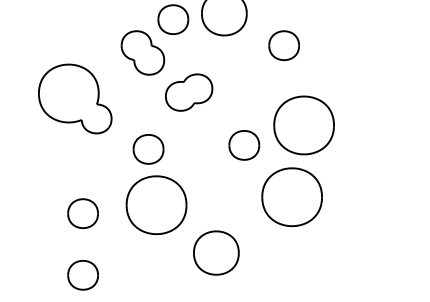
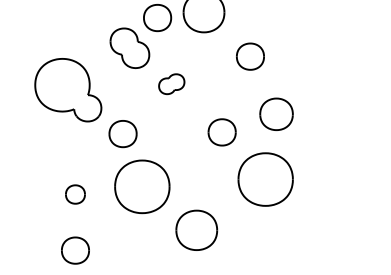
part: (284, 45) -> (250, 56), moved
part: (188, 91) -> (171, 83), size x0.6
part: (304, 125) -> (276, 114), size x0.6
part: (147, 149) -> (122, 134), moved
part: (83, 213) -> (75, 194), size x0.7

